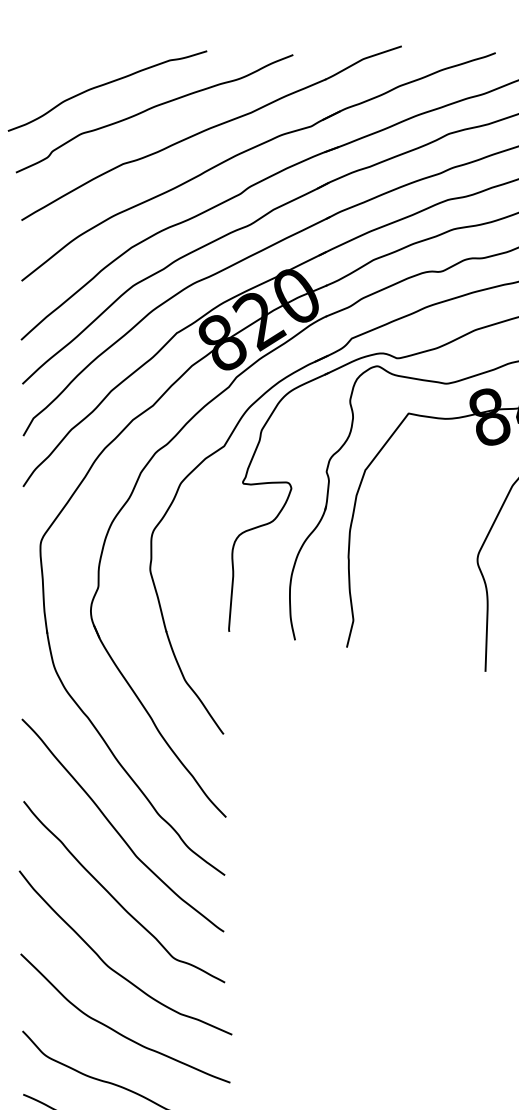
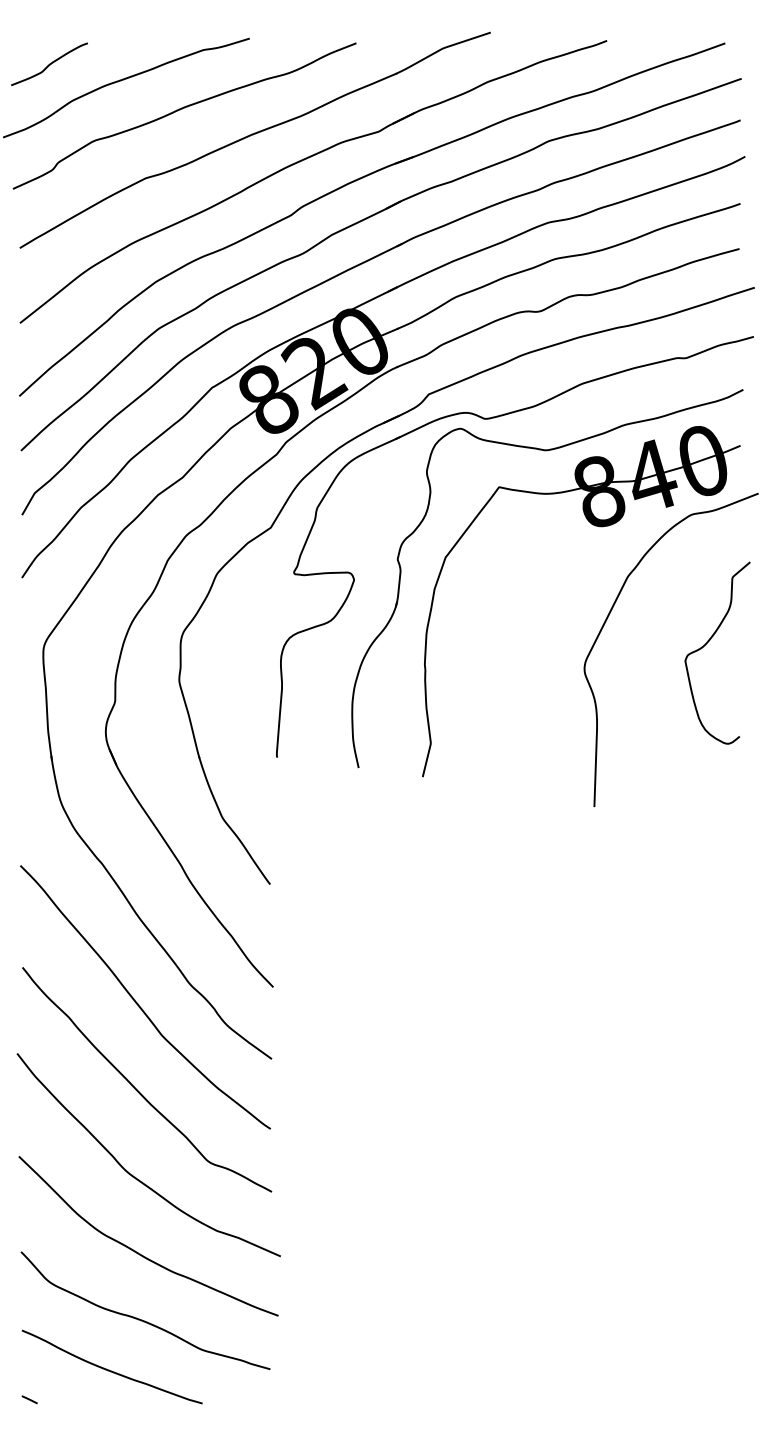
curve: (45, 72) -> (49, 64), added

